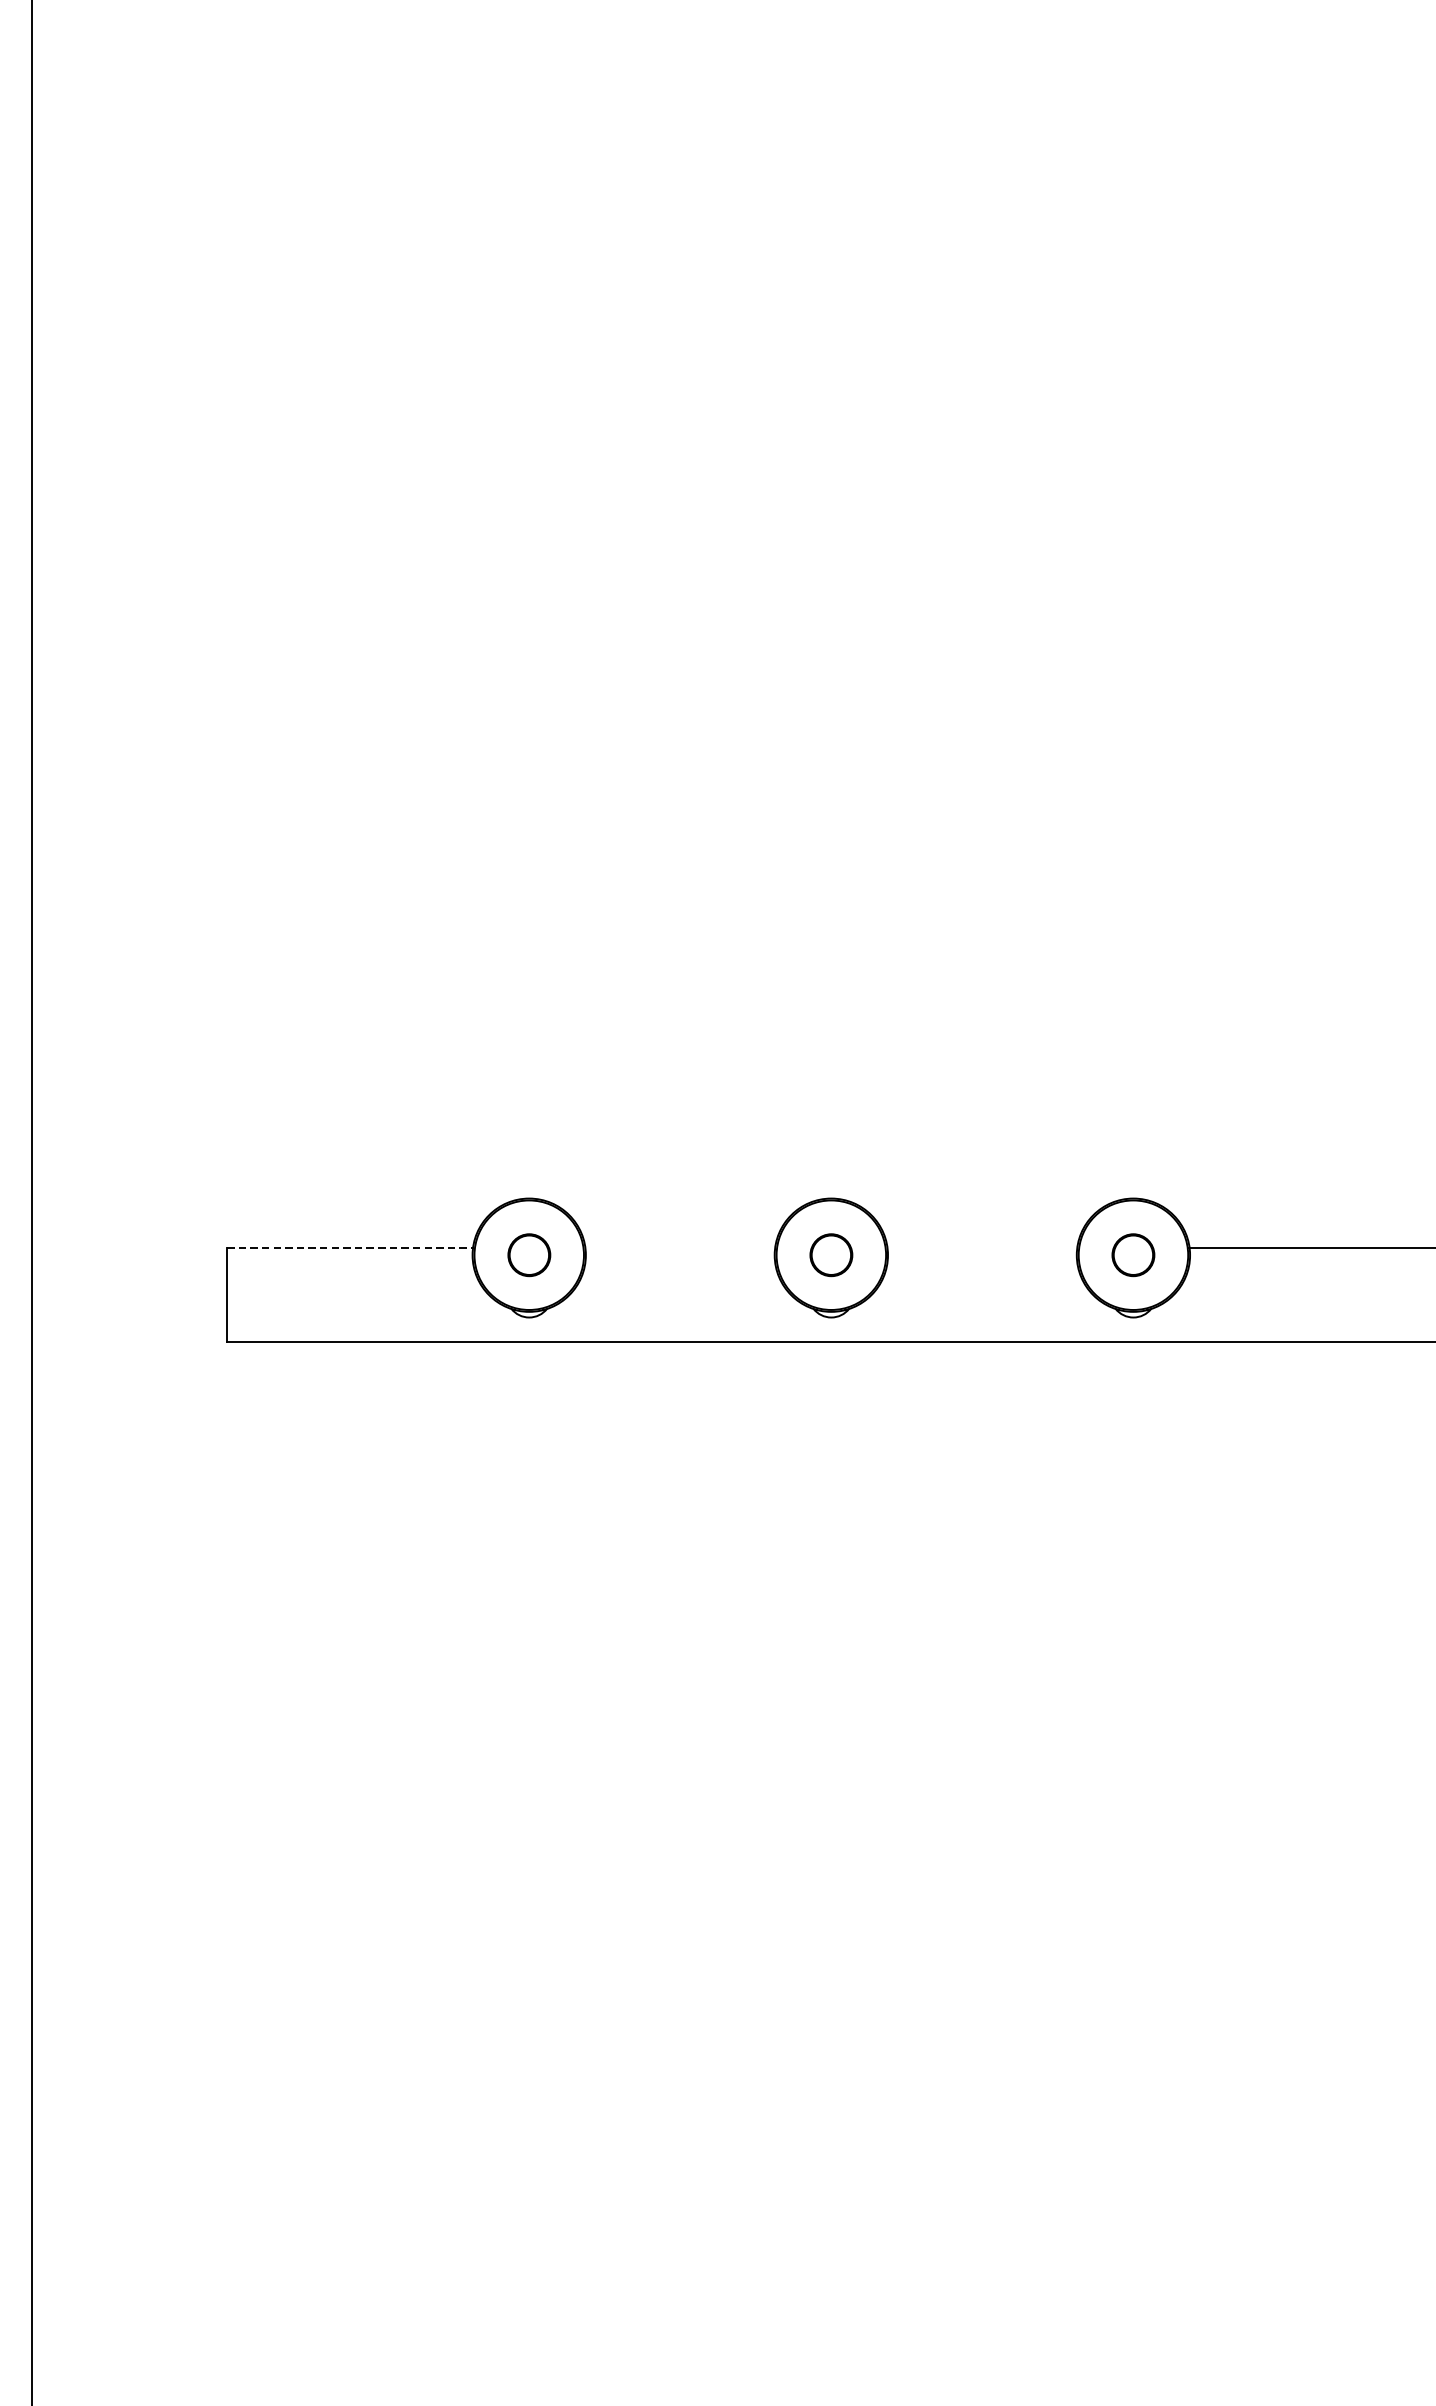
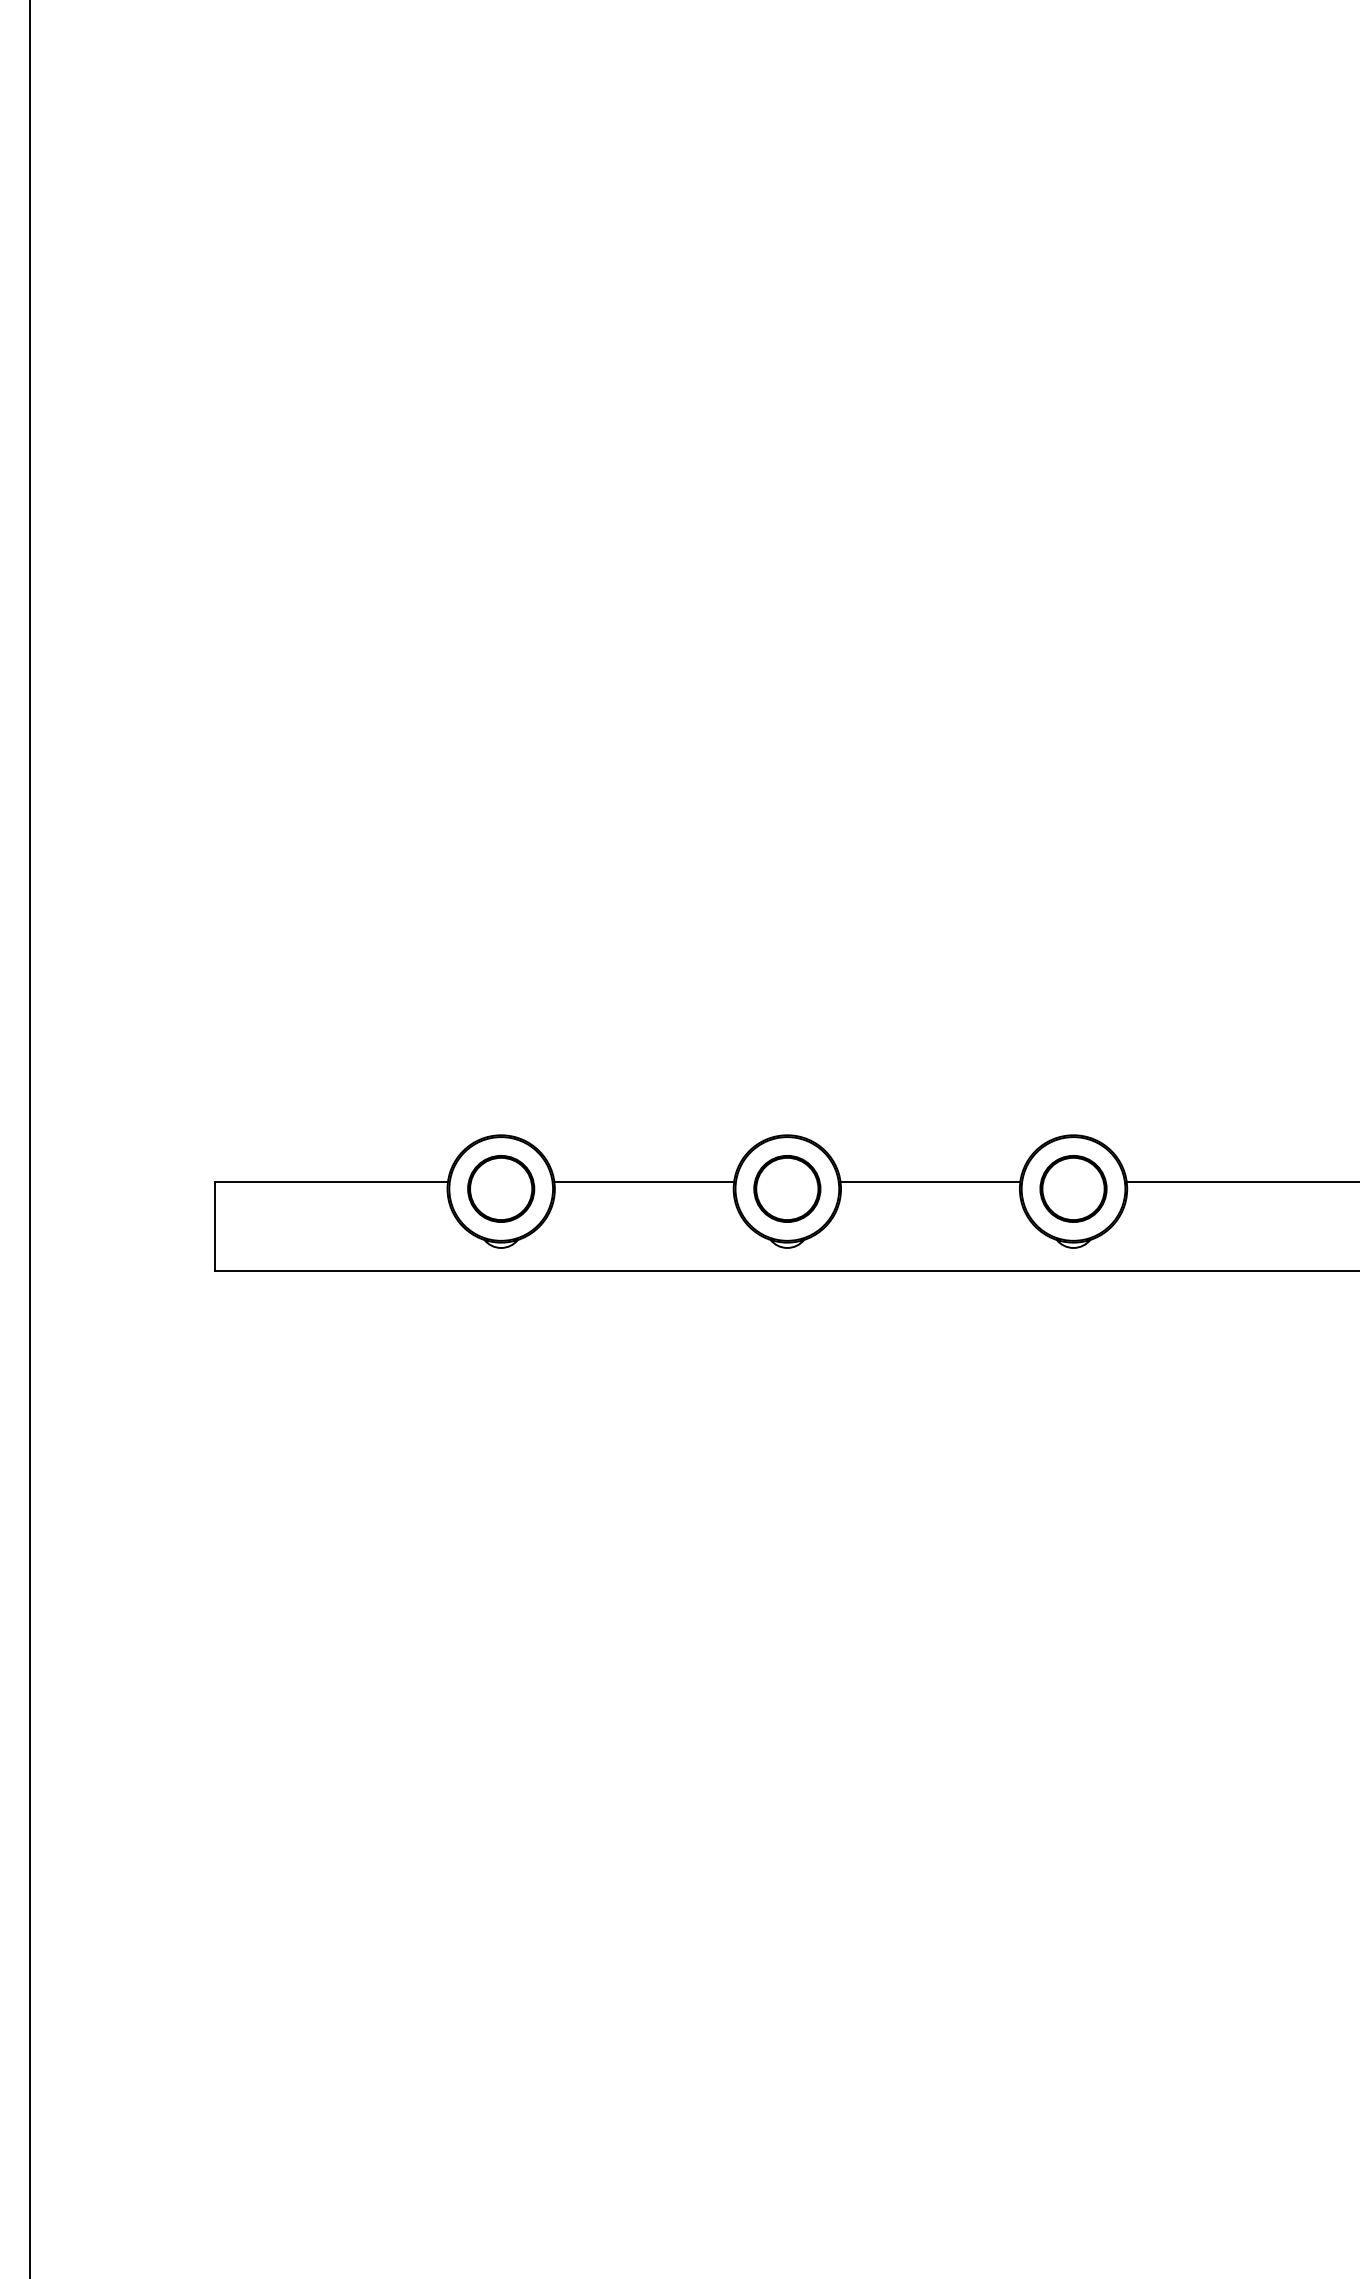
line: (350, 1247) -> (331, 1181), dashed -> solid
line: (680, 1247) -> (644, 1181), added
line: (982, 1247) -> (930, 1181), added
part: (529, 1254) -> (501, 1188), size x1.67
part: (831, 1254) -> (787, 1188), size x1.67
part: (1133, 1254) -> (1073, 1188), size x1.67

